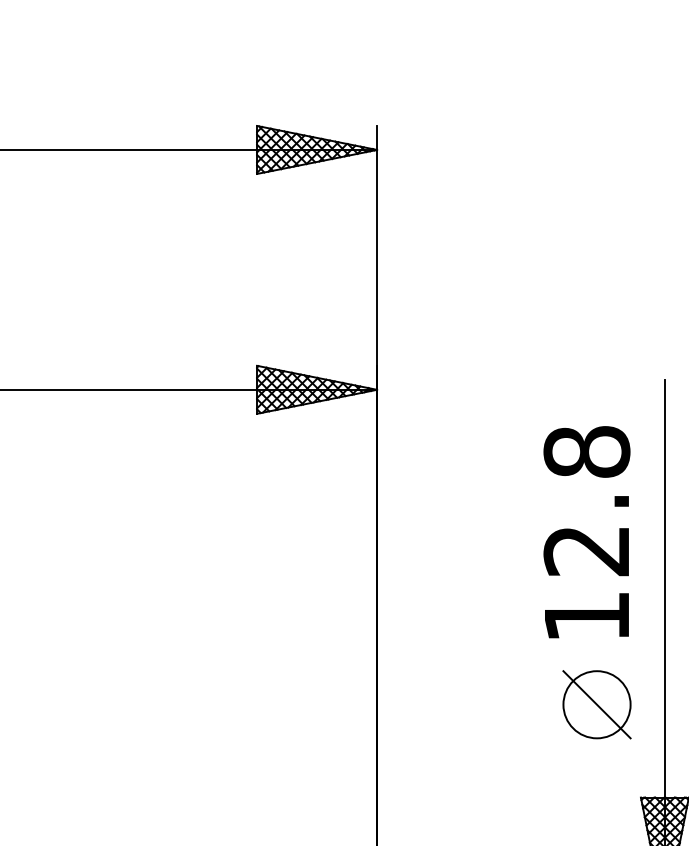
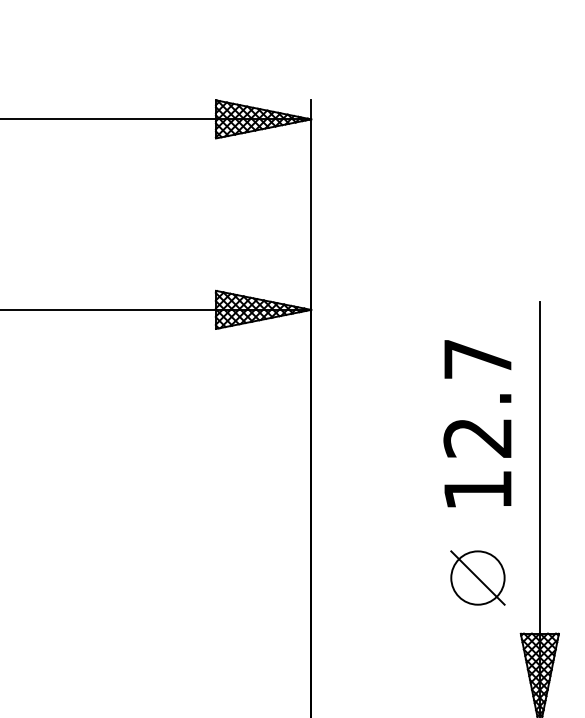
text: (586, 451) -> (477, 358), 12.8 -> 12.7
part: (596, 704) -> (477, 577), moved

